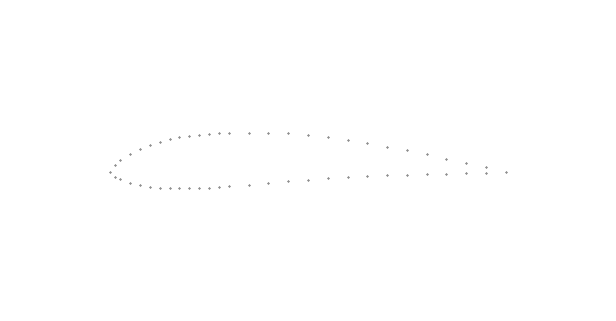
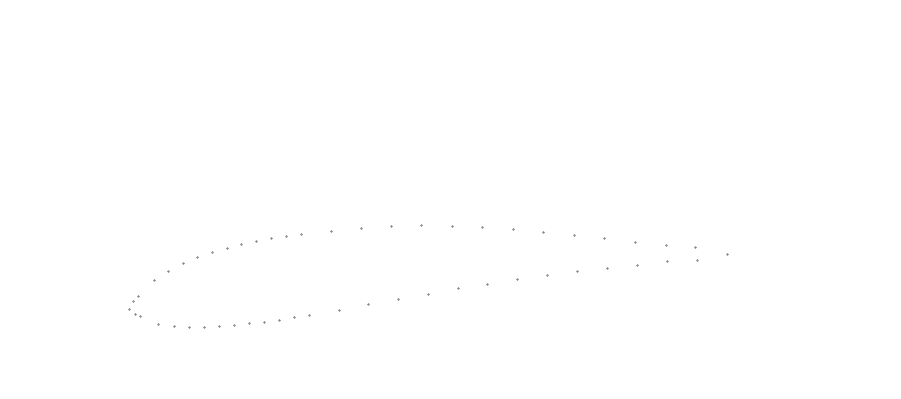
part: (115, 169) -> (134, 305), size x0.7
part: (486, 170) -> (697, 253), size x1.6

